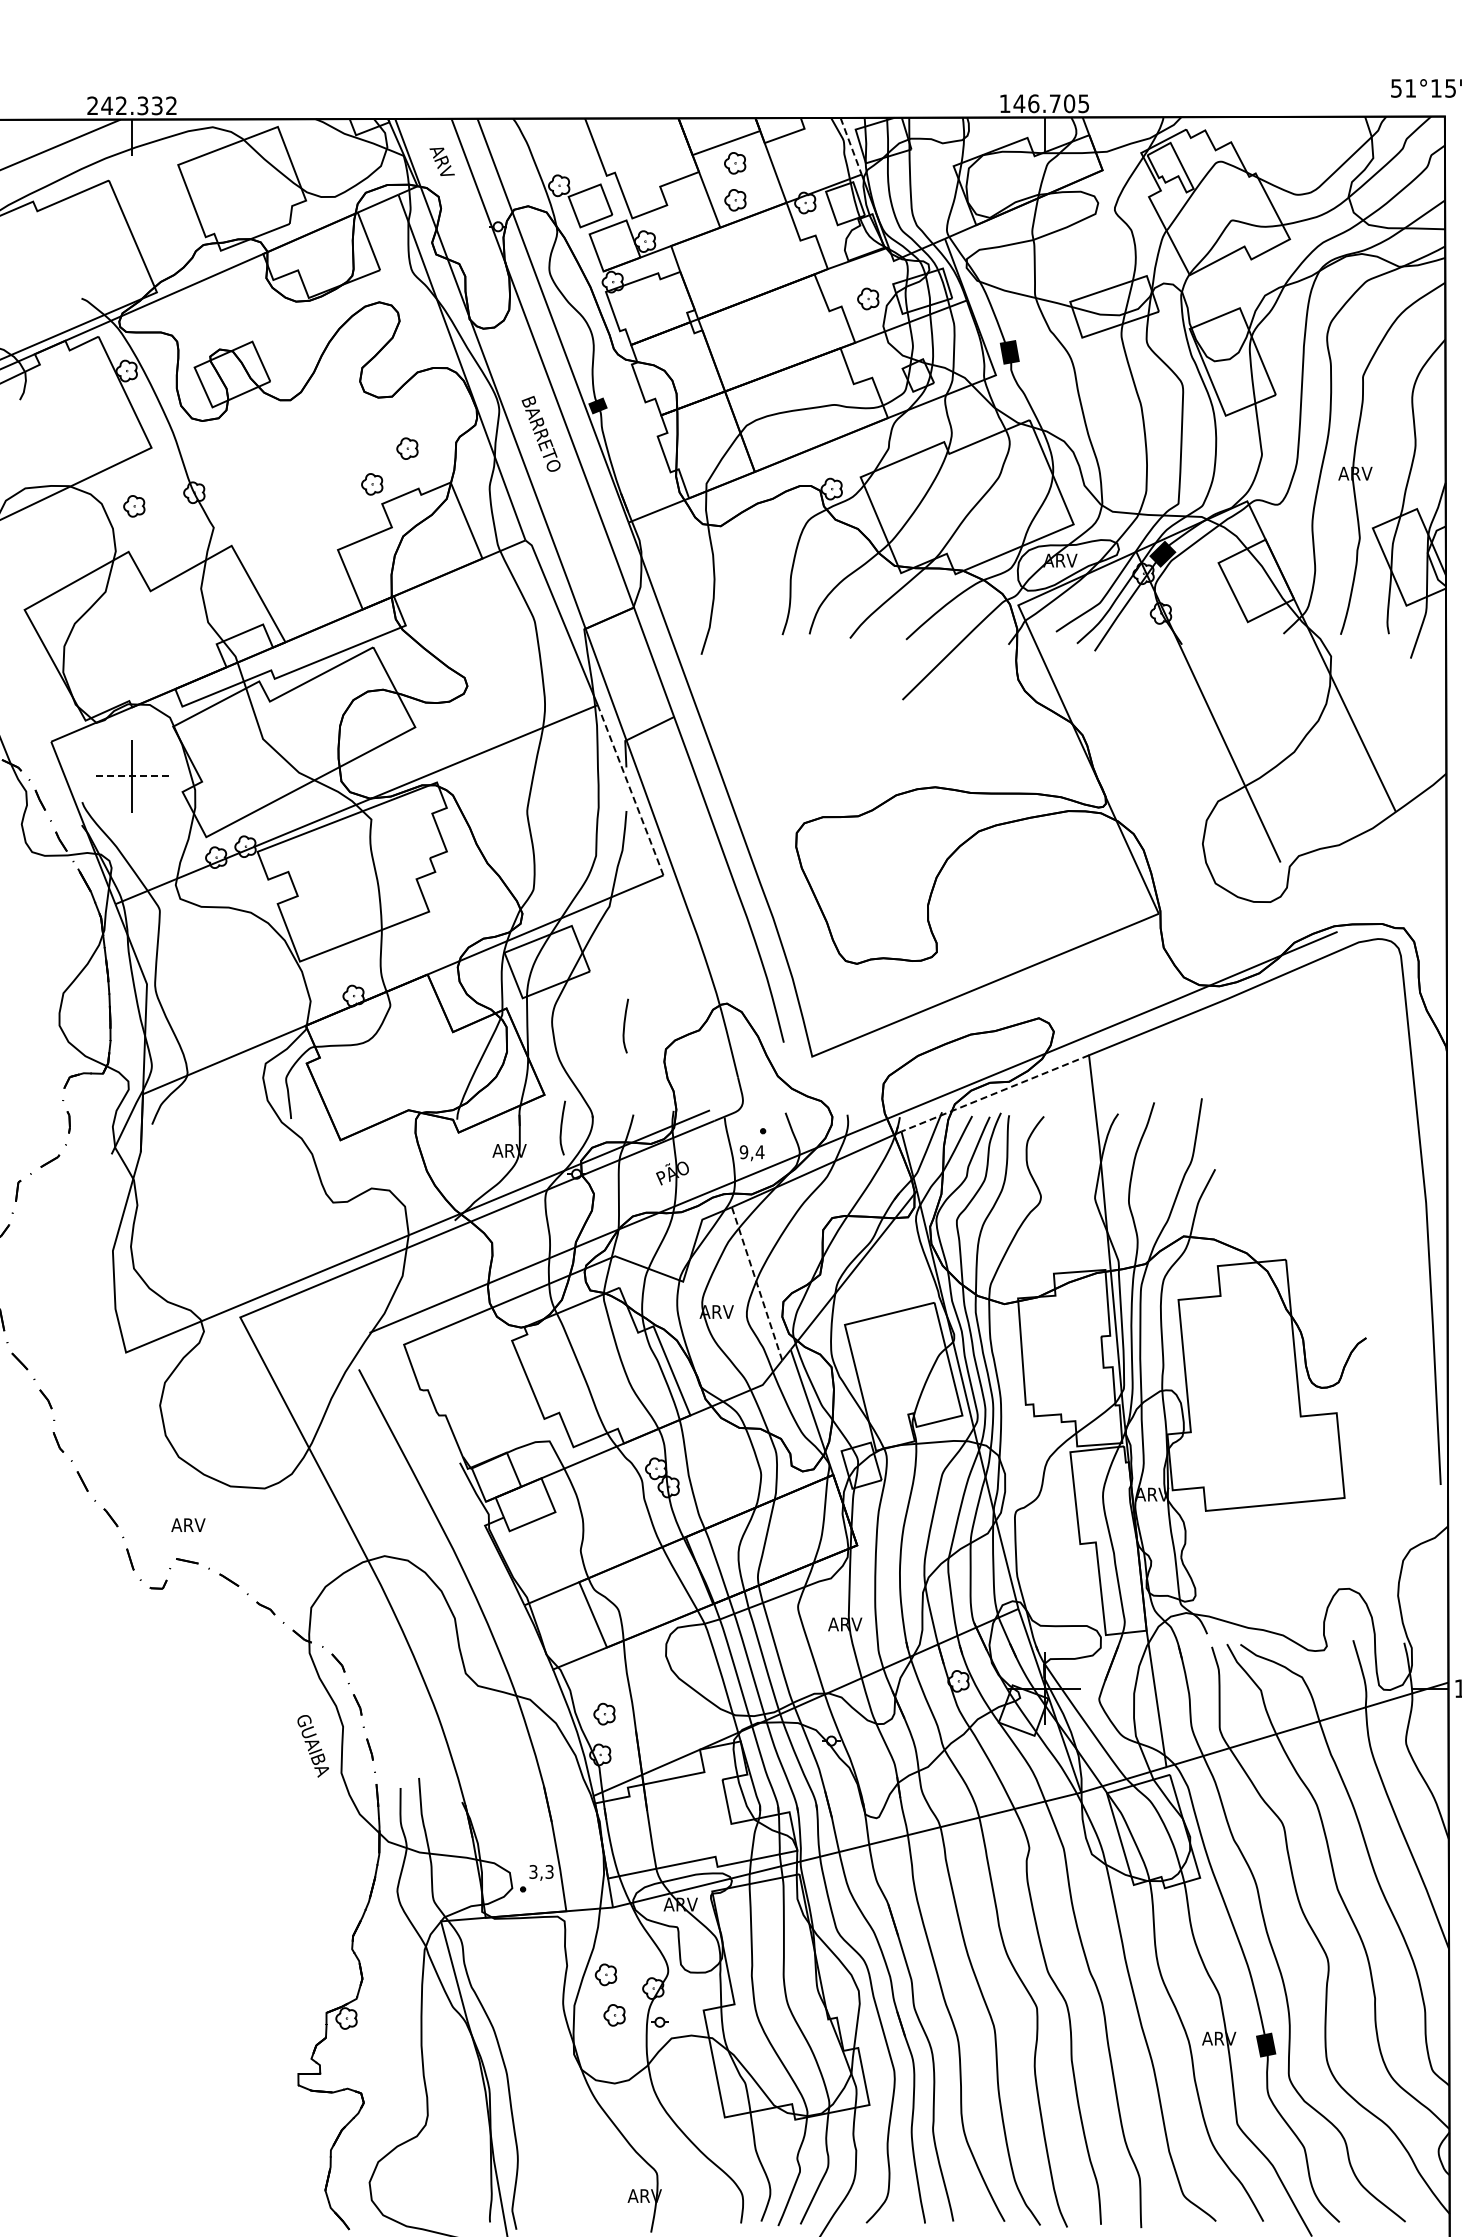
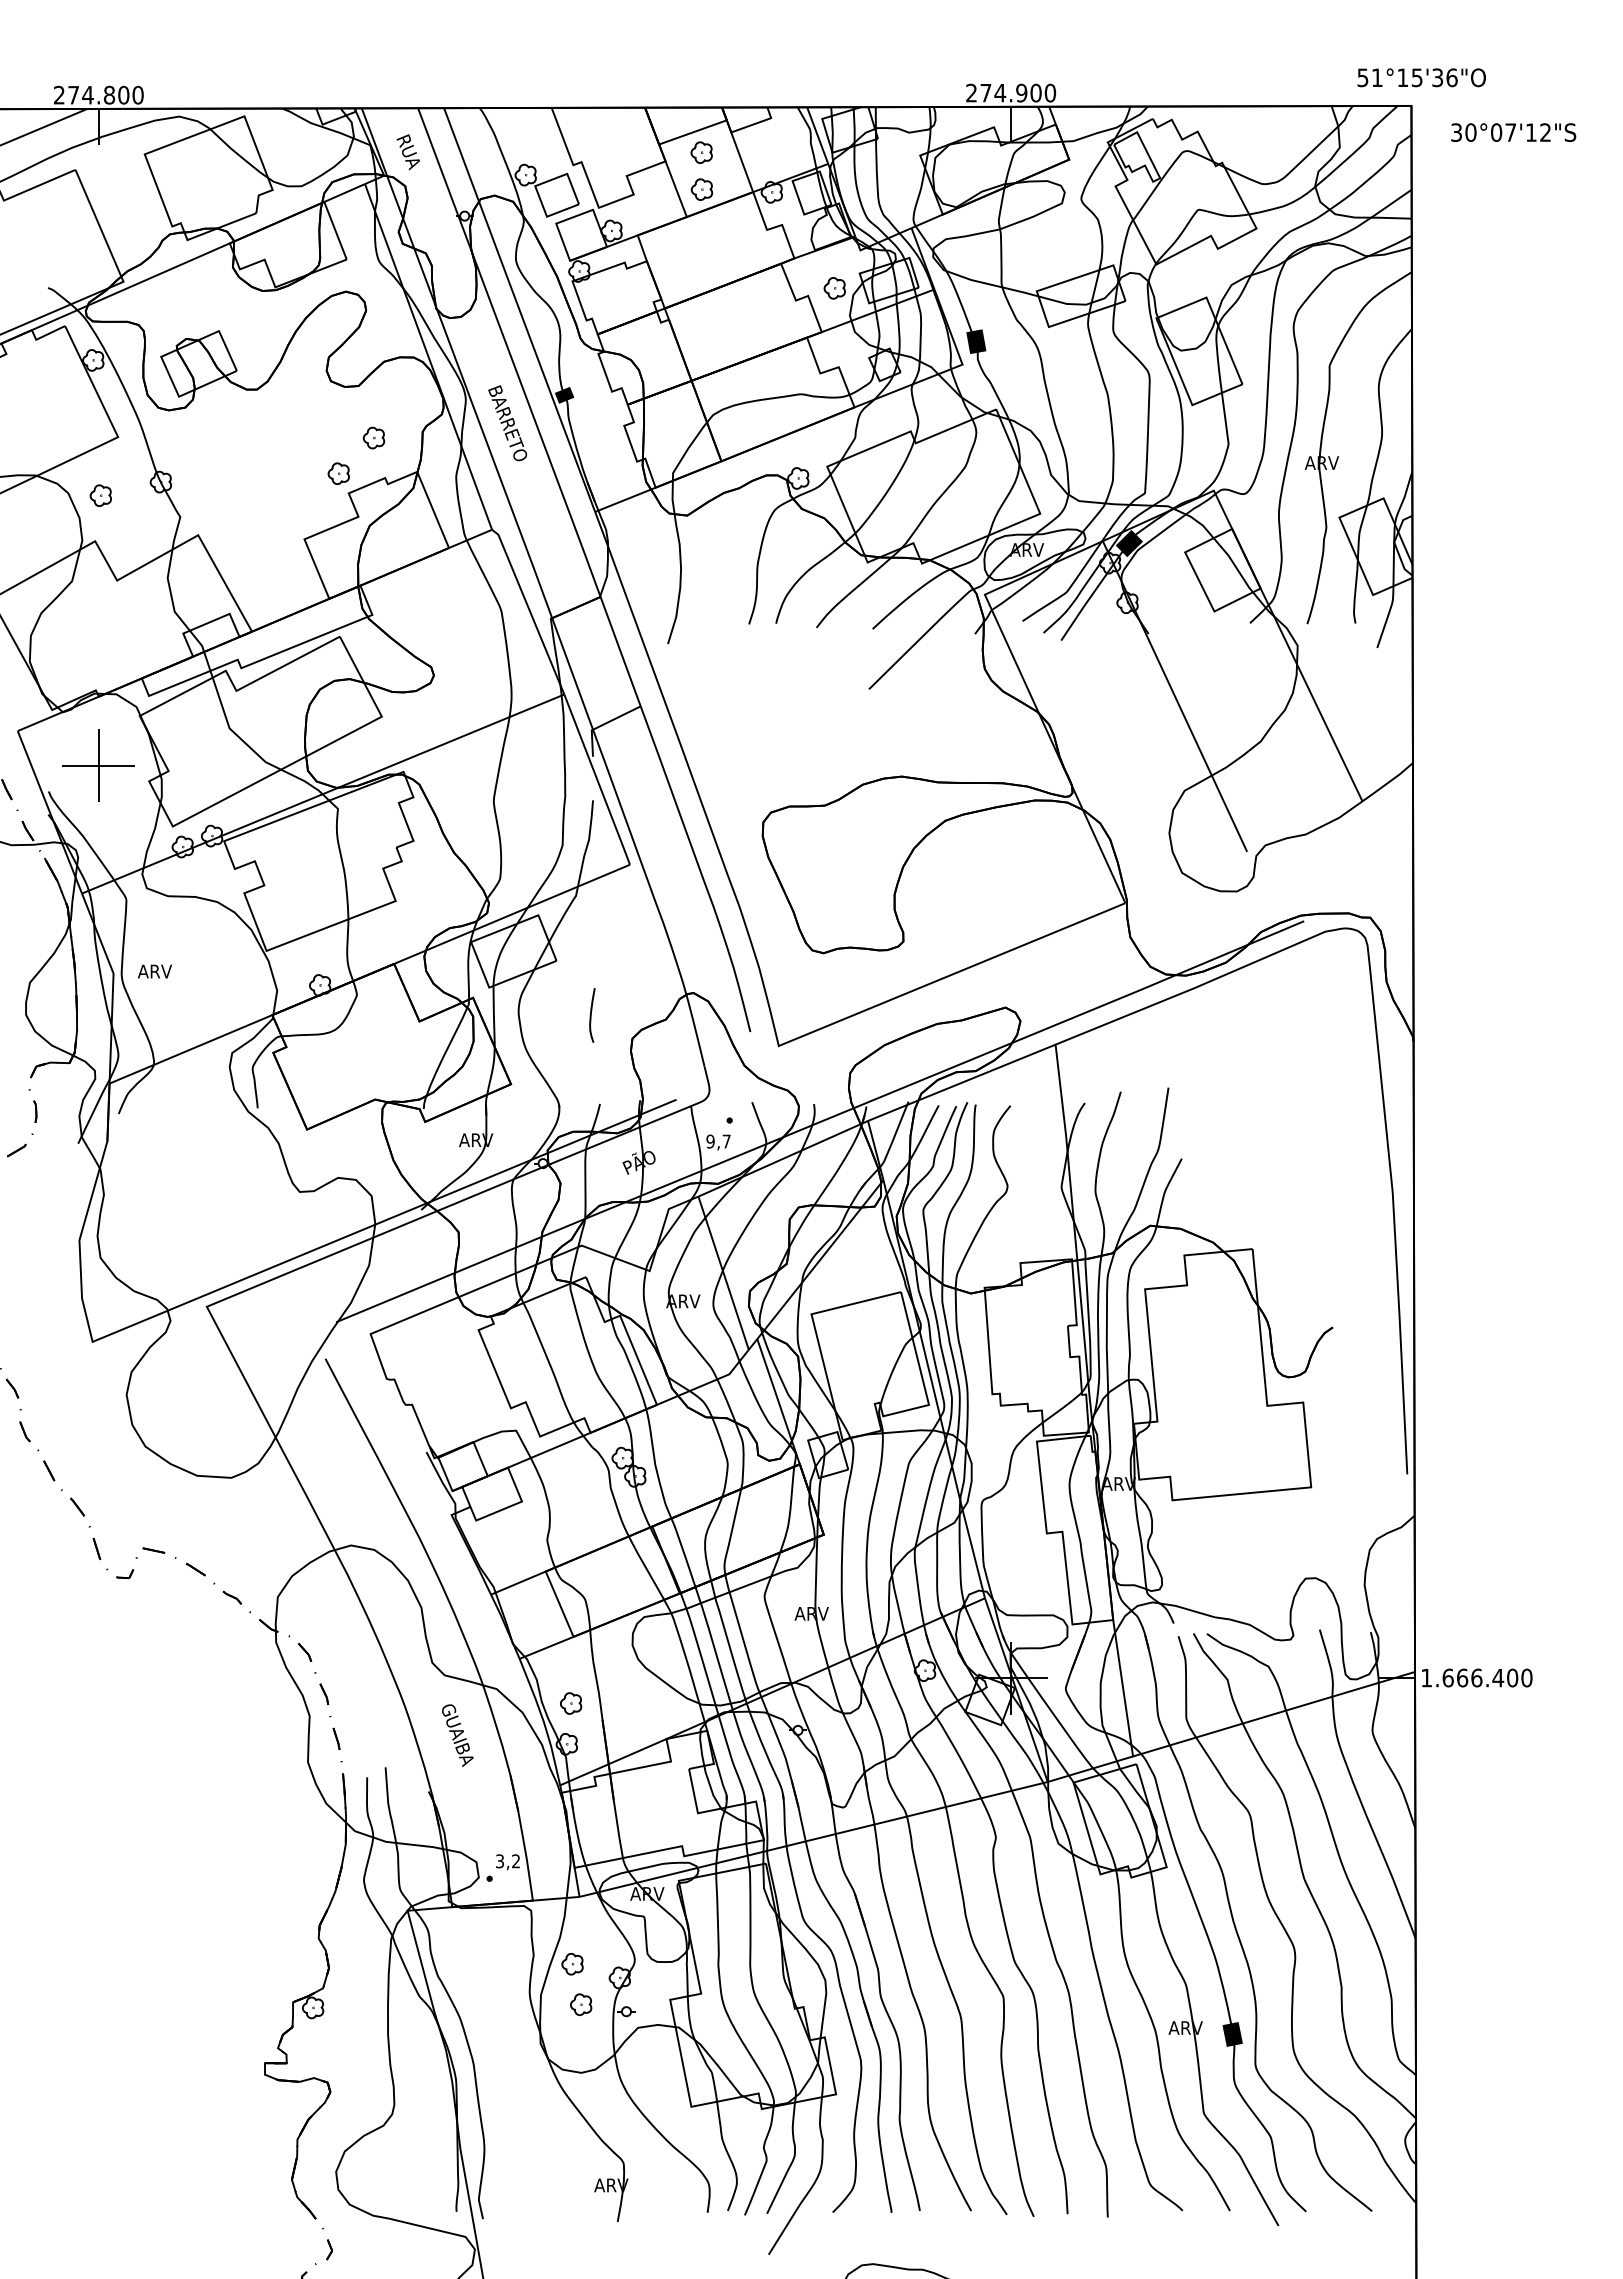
text: (1044, 103) -> (1011, 92), 146.705 -> 274.900
text: (138, 105) -> (105, 94), 242.332 -> 274.800
line: (850, 147) -> (817, 136), dashed -> solid
text: (441, 163) -> (408, 152), ARV -> RUA
line: (131, 776) -> (98, 765), dashed -> solid
line: (630, 790) -> (597, 779), dashed -> solid
line: (994, 1094) -> (961, 1083), dashed -> solid
curve: (561, 1128) -> (528, 1117), removed
text: (759, 1152) -> (726, 1141), 9,4 -> 9,7
line: (756, 1284) -> (723, 1273), dashed -> solid
text: (187, 1525) -> (154, 971), moved
text: (312, 1746) -> (457, 1735), moved
text: (549, 1872) -> (516, 1861), 3,3 -> 3,2

